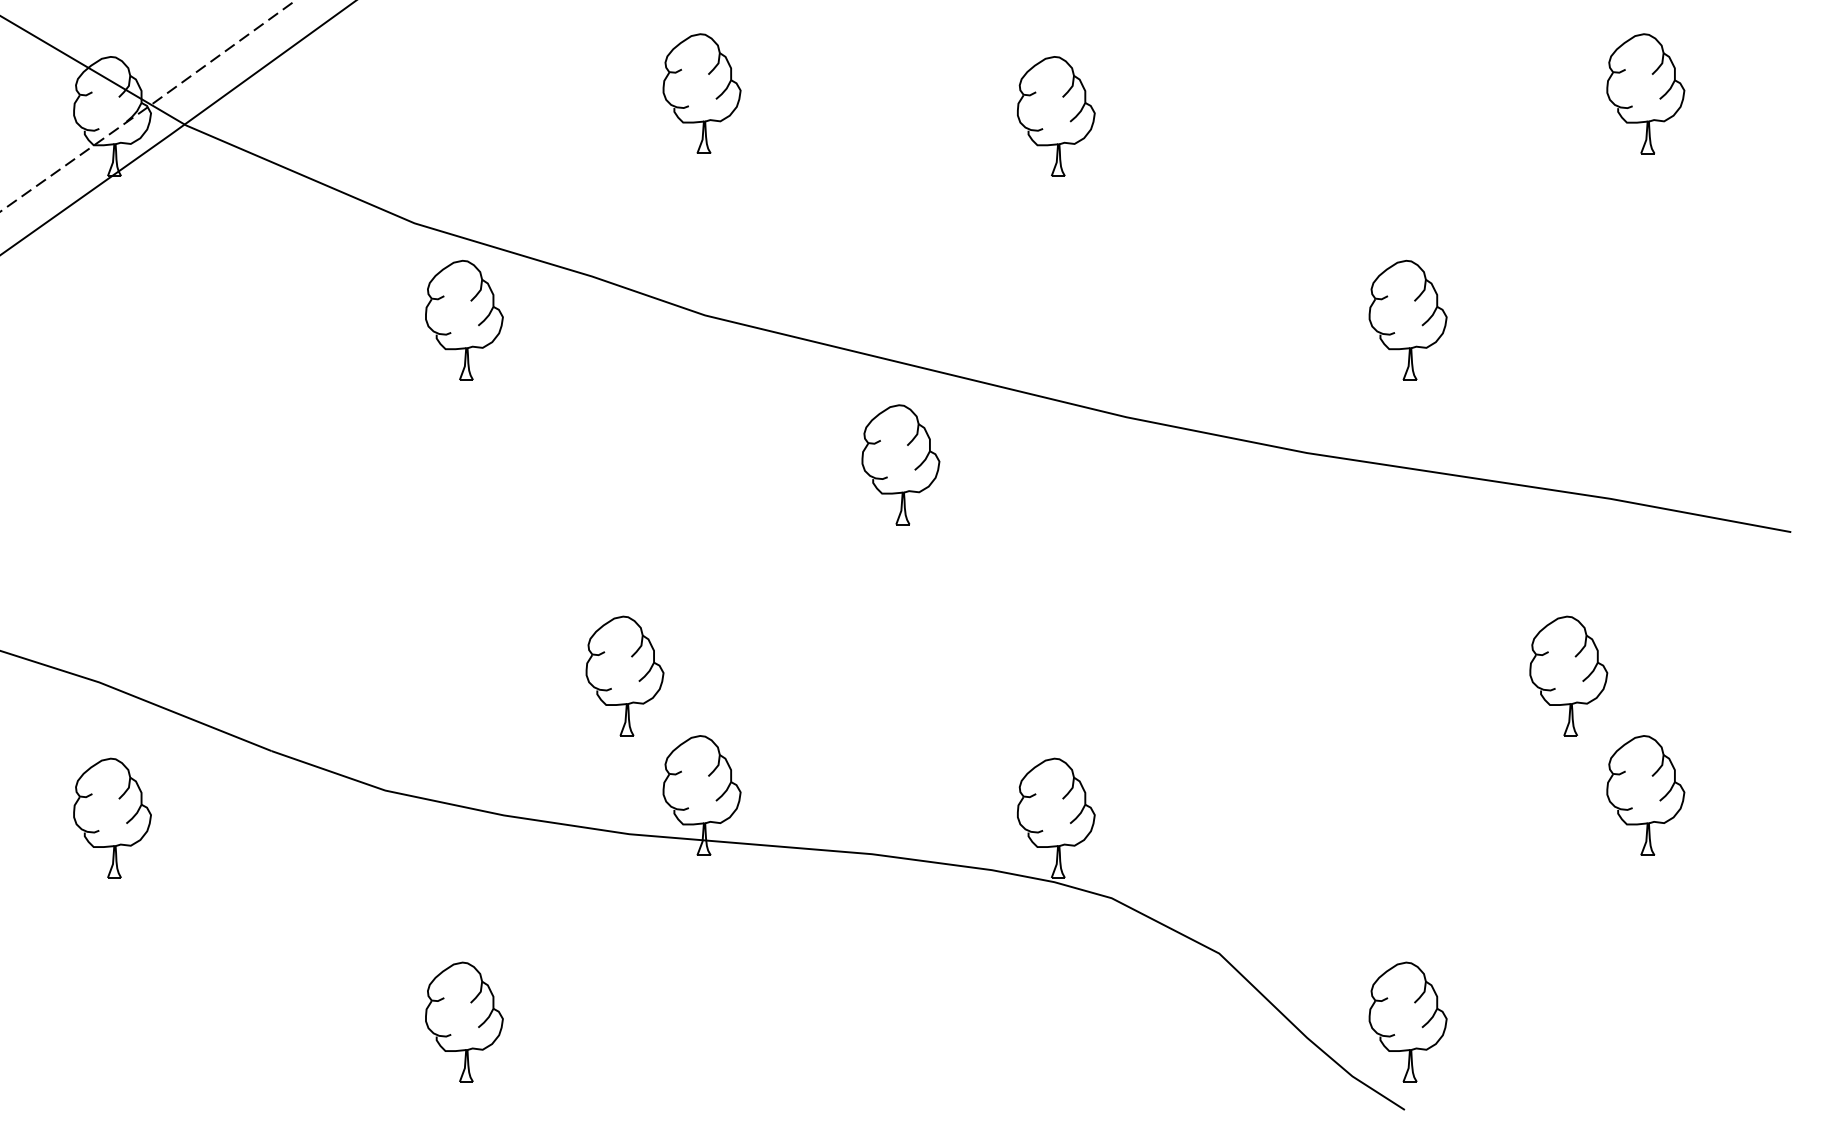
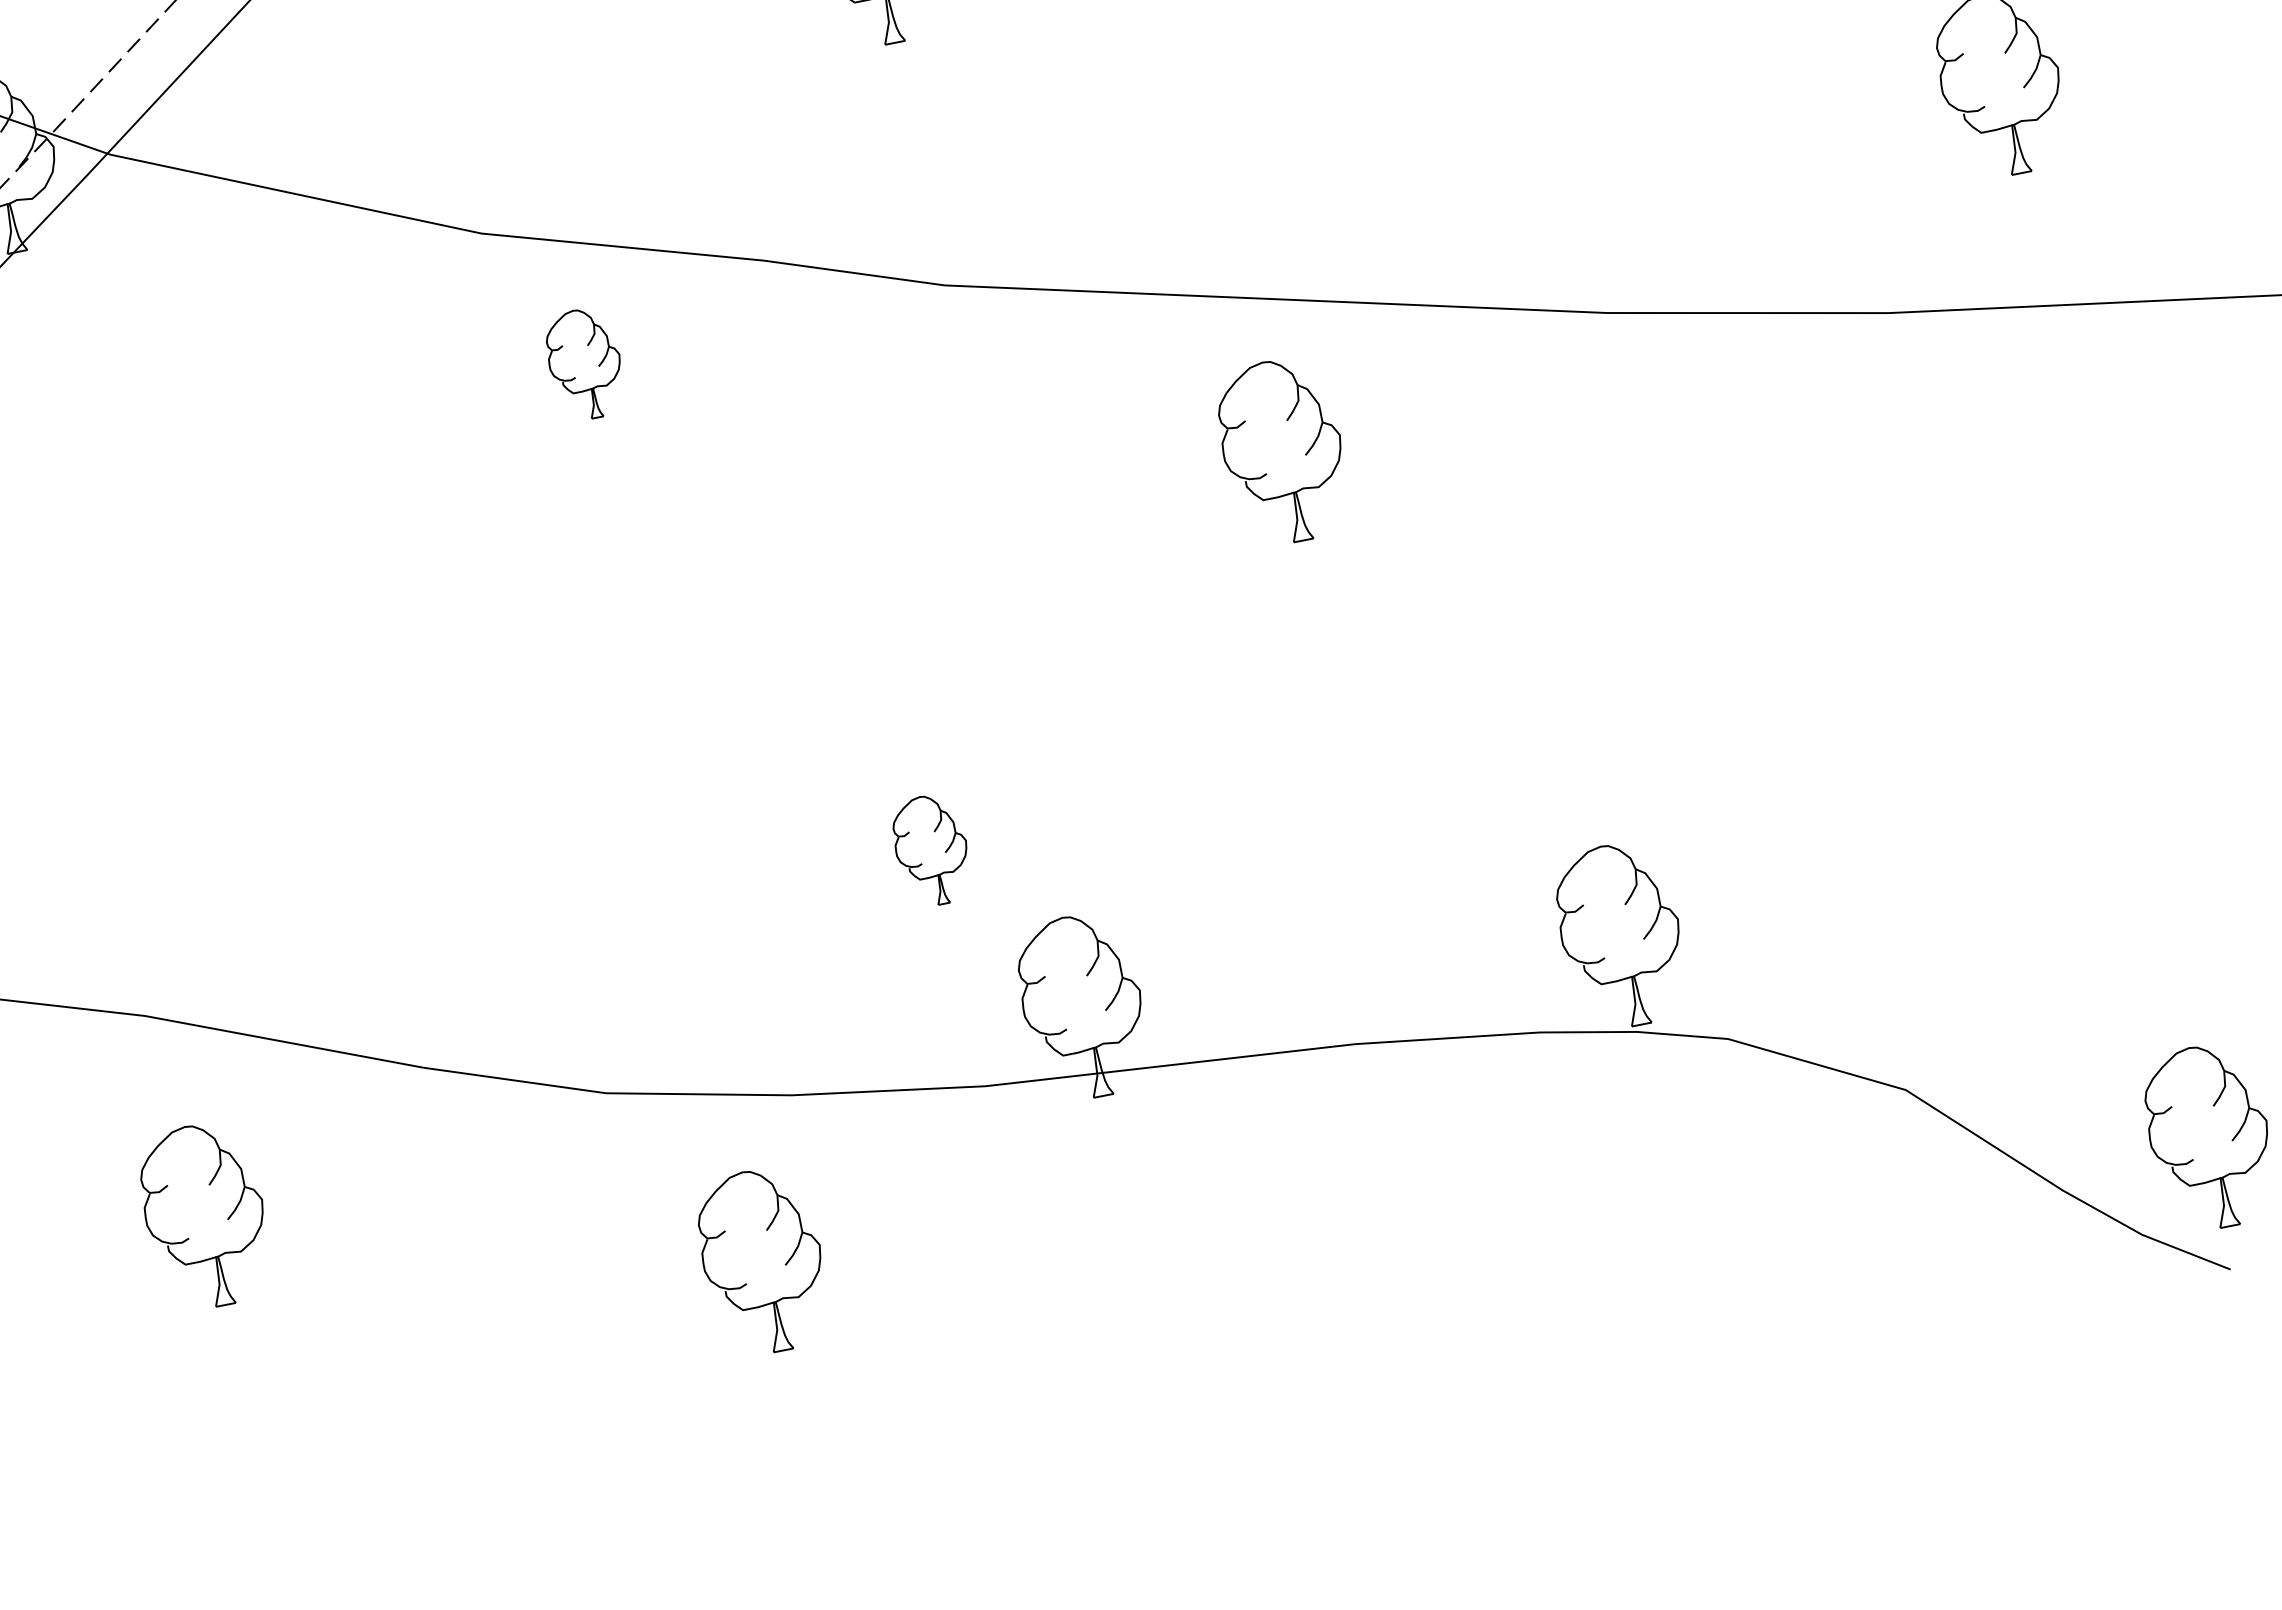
part: (464, 319) -> (585, 363), size x0.6
part: (624, 675) -> (930, 849), size x0.6
part: (464, 1021) -> (762, 1260), moved

